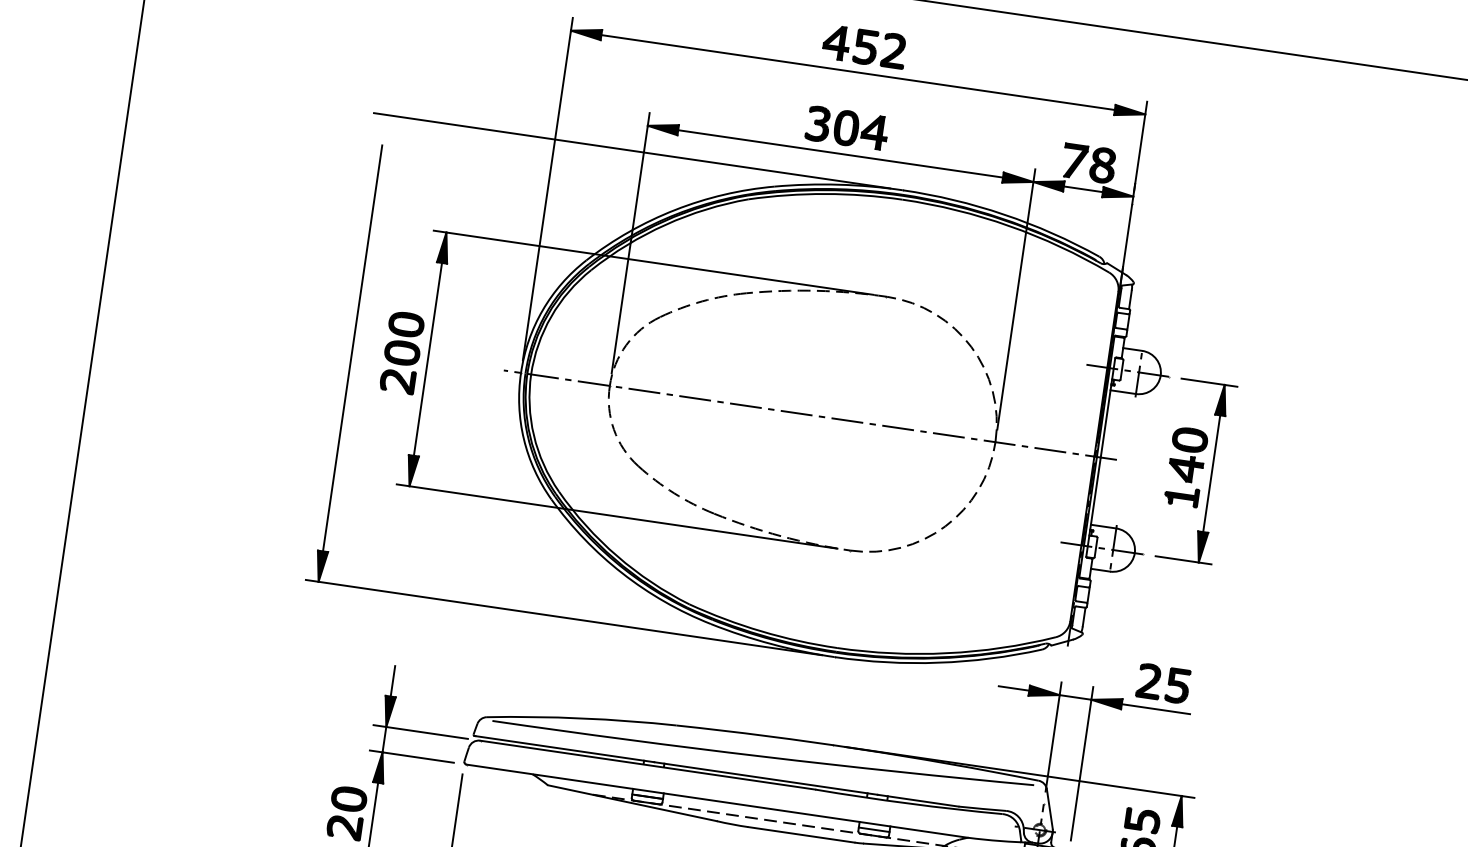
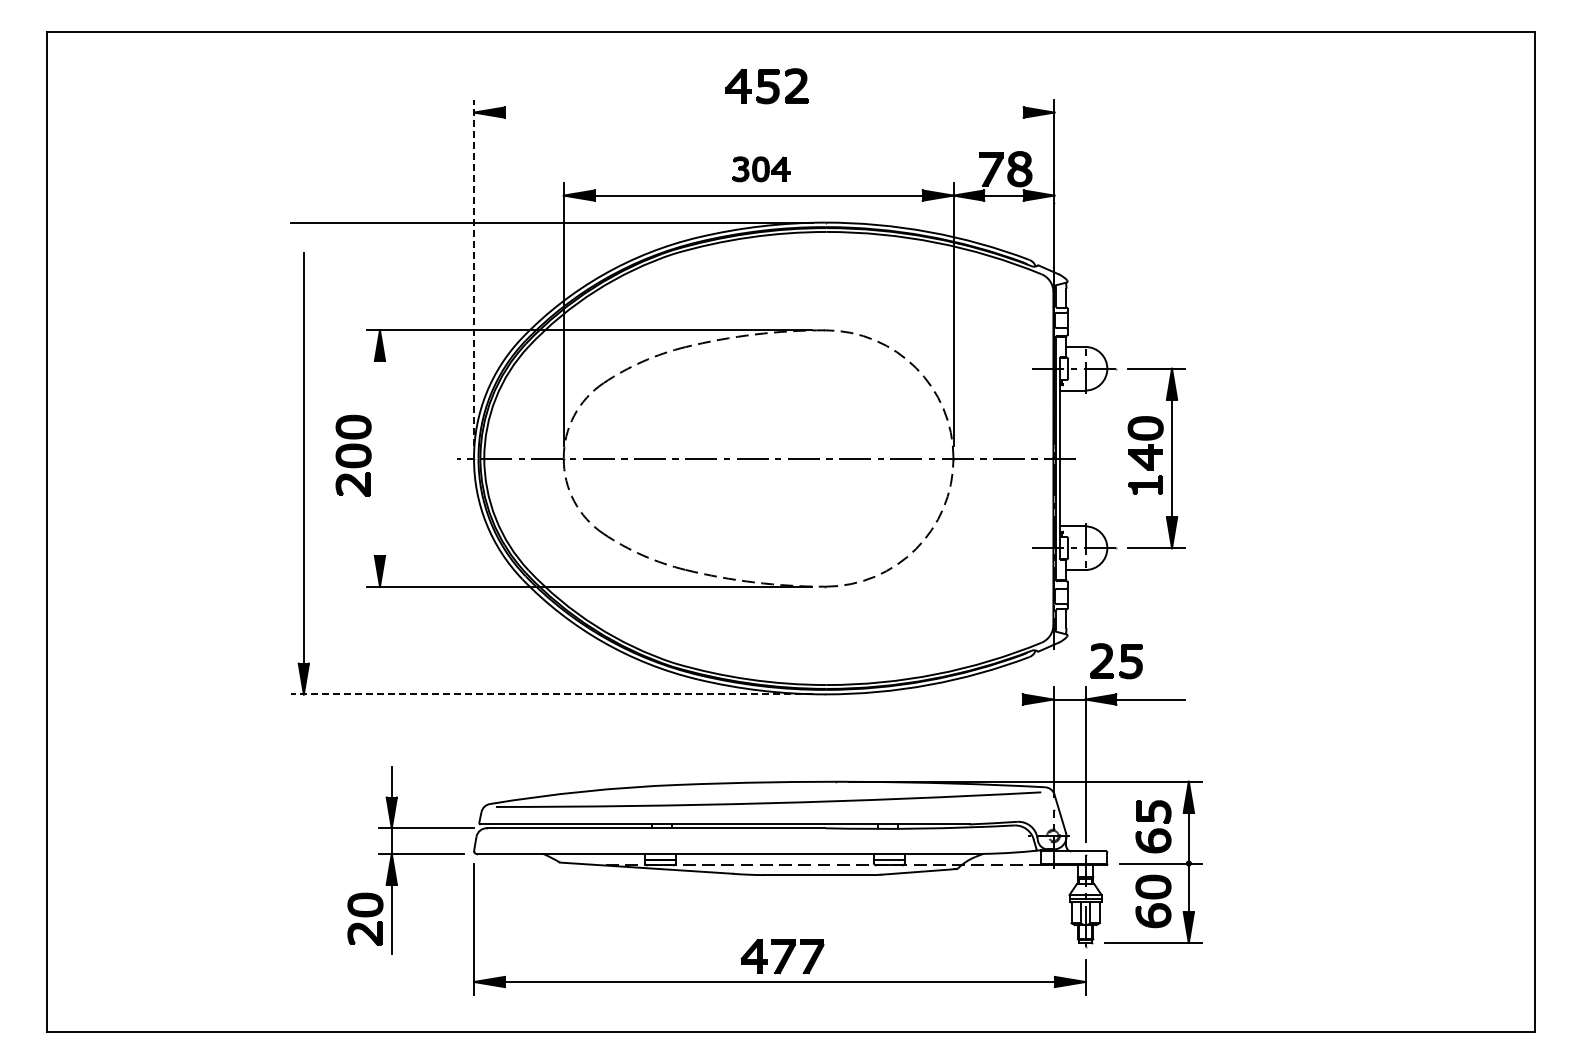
line: (857, 72) -> (763, 112), removed
part: (847, 128) -> (761, 169), size x0.7
line: (548, 188) -> (474, 272), solid -> dashed
line: (427, 359) -> (379, 458), removed
line: (563, 617) -> (551, 694), solid -> dashed
part: (1163, 683) -> (1116, 661), moved
line: (1014, 688) -> (1007, 699), removed

